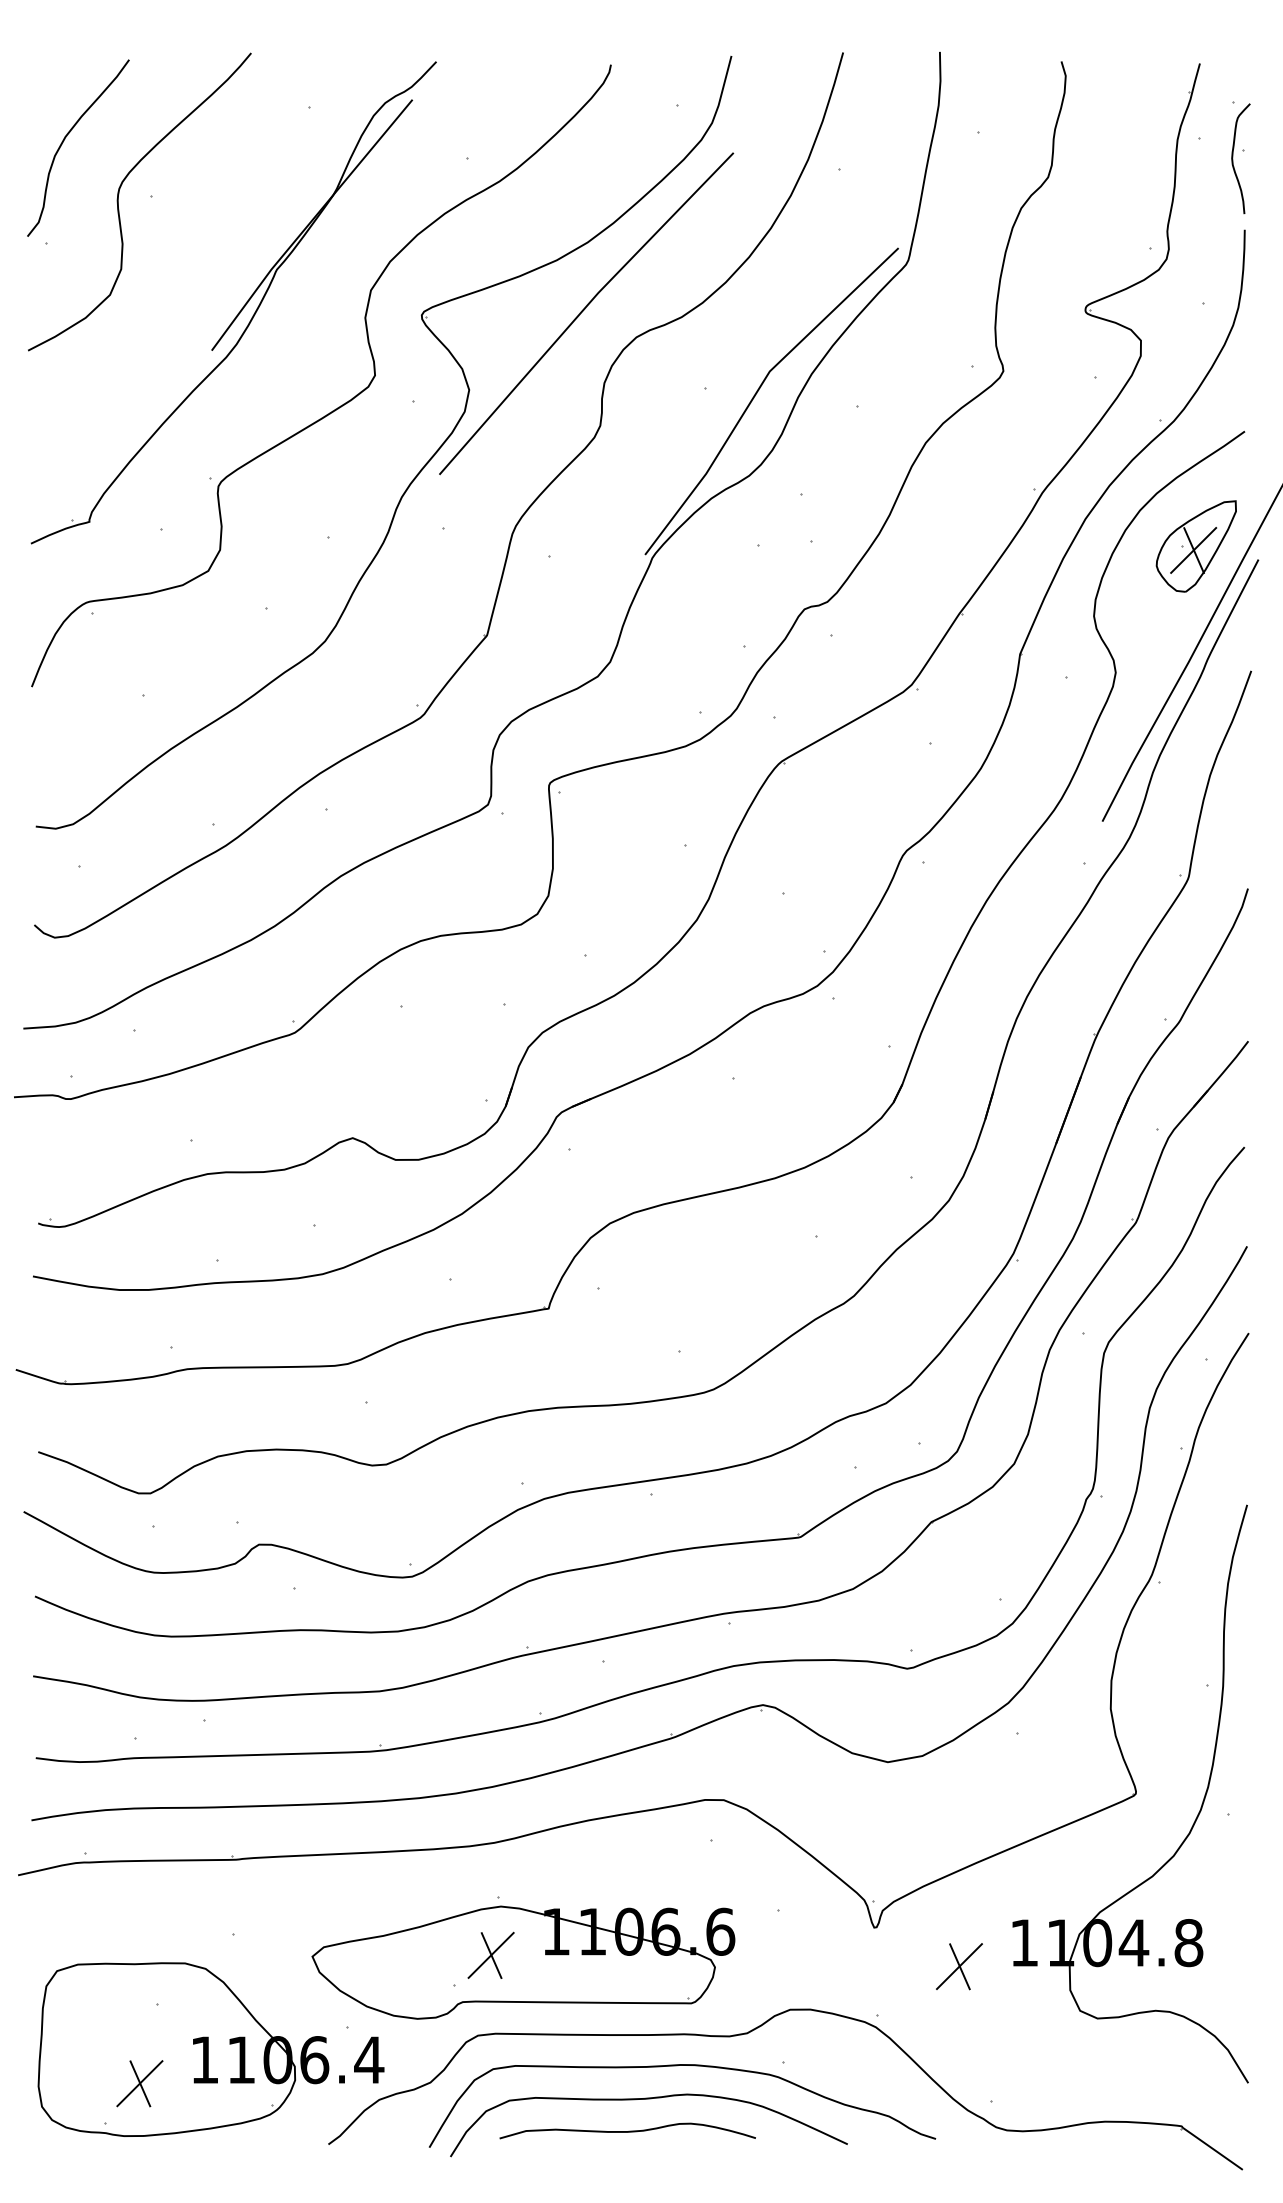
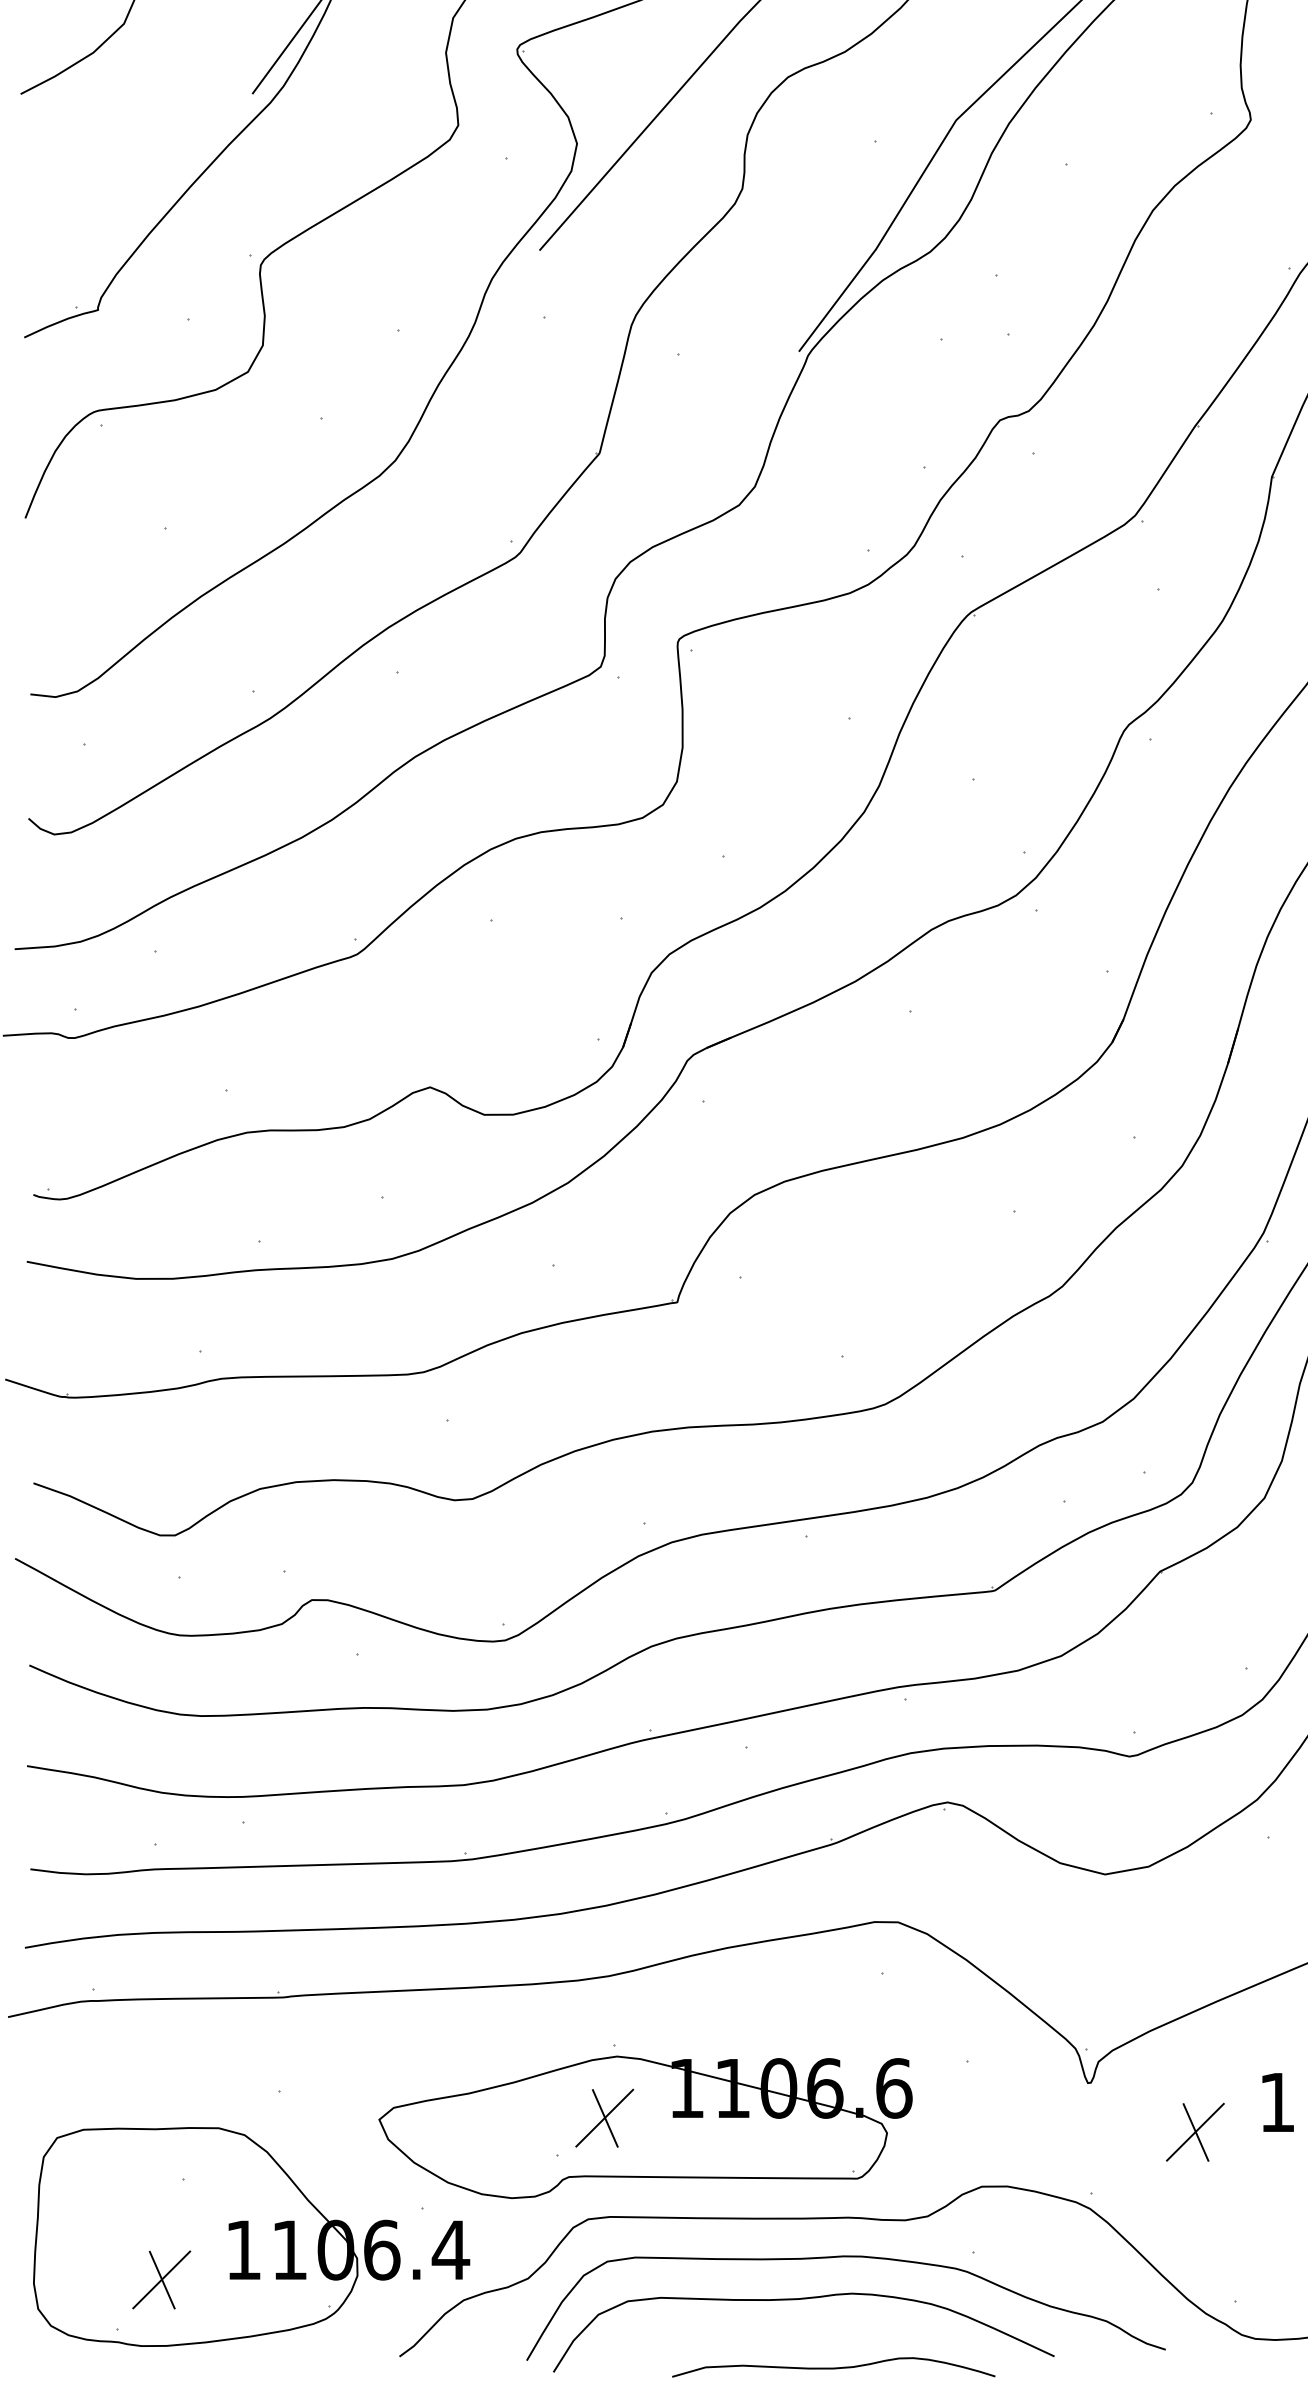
curve: (627, 2131) -> (833, 2368), moved

